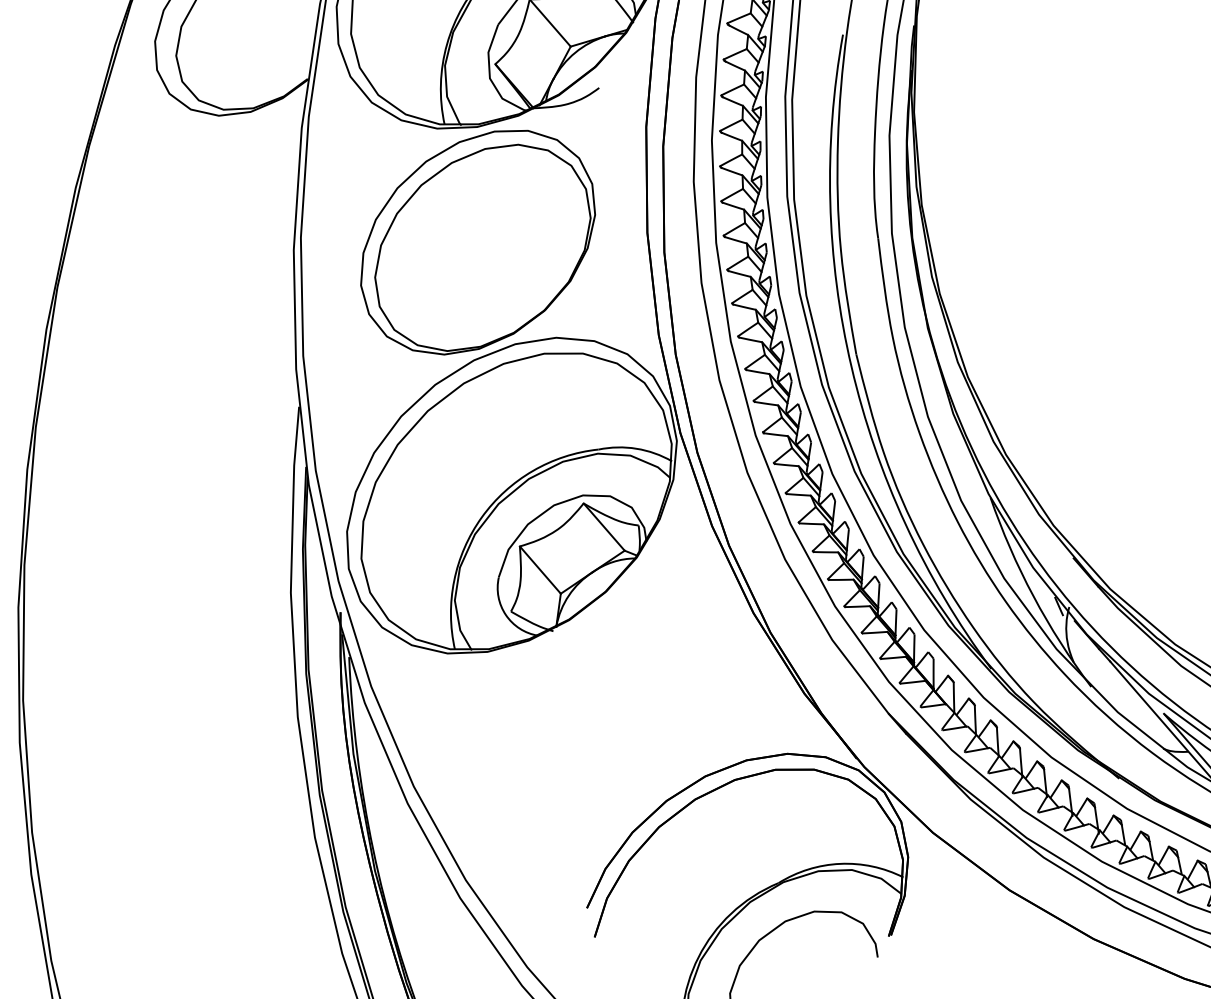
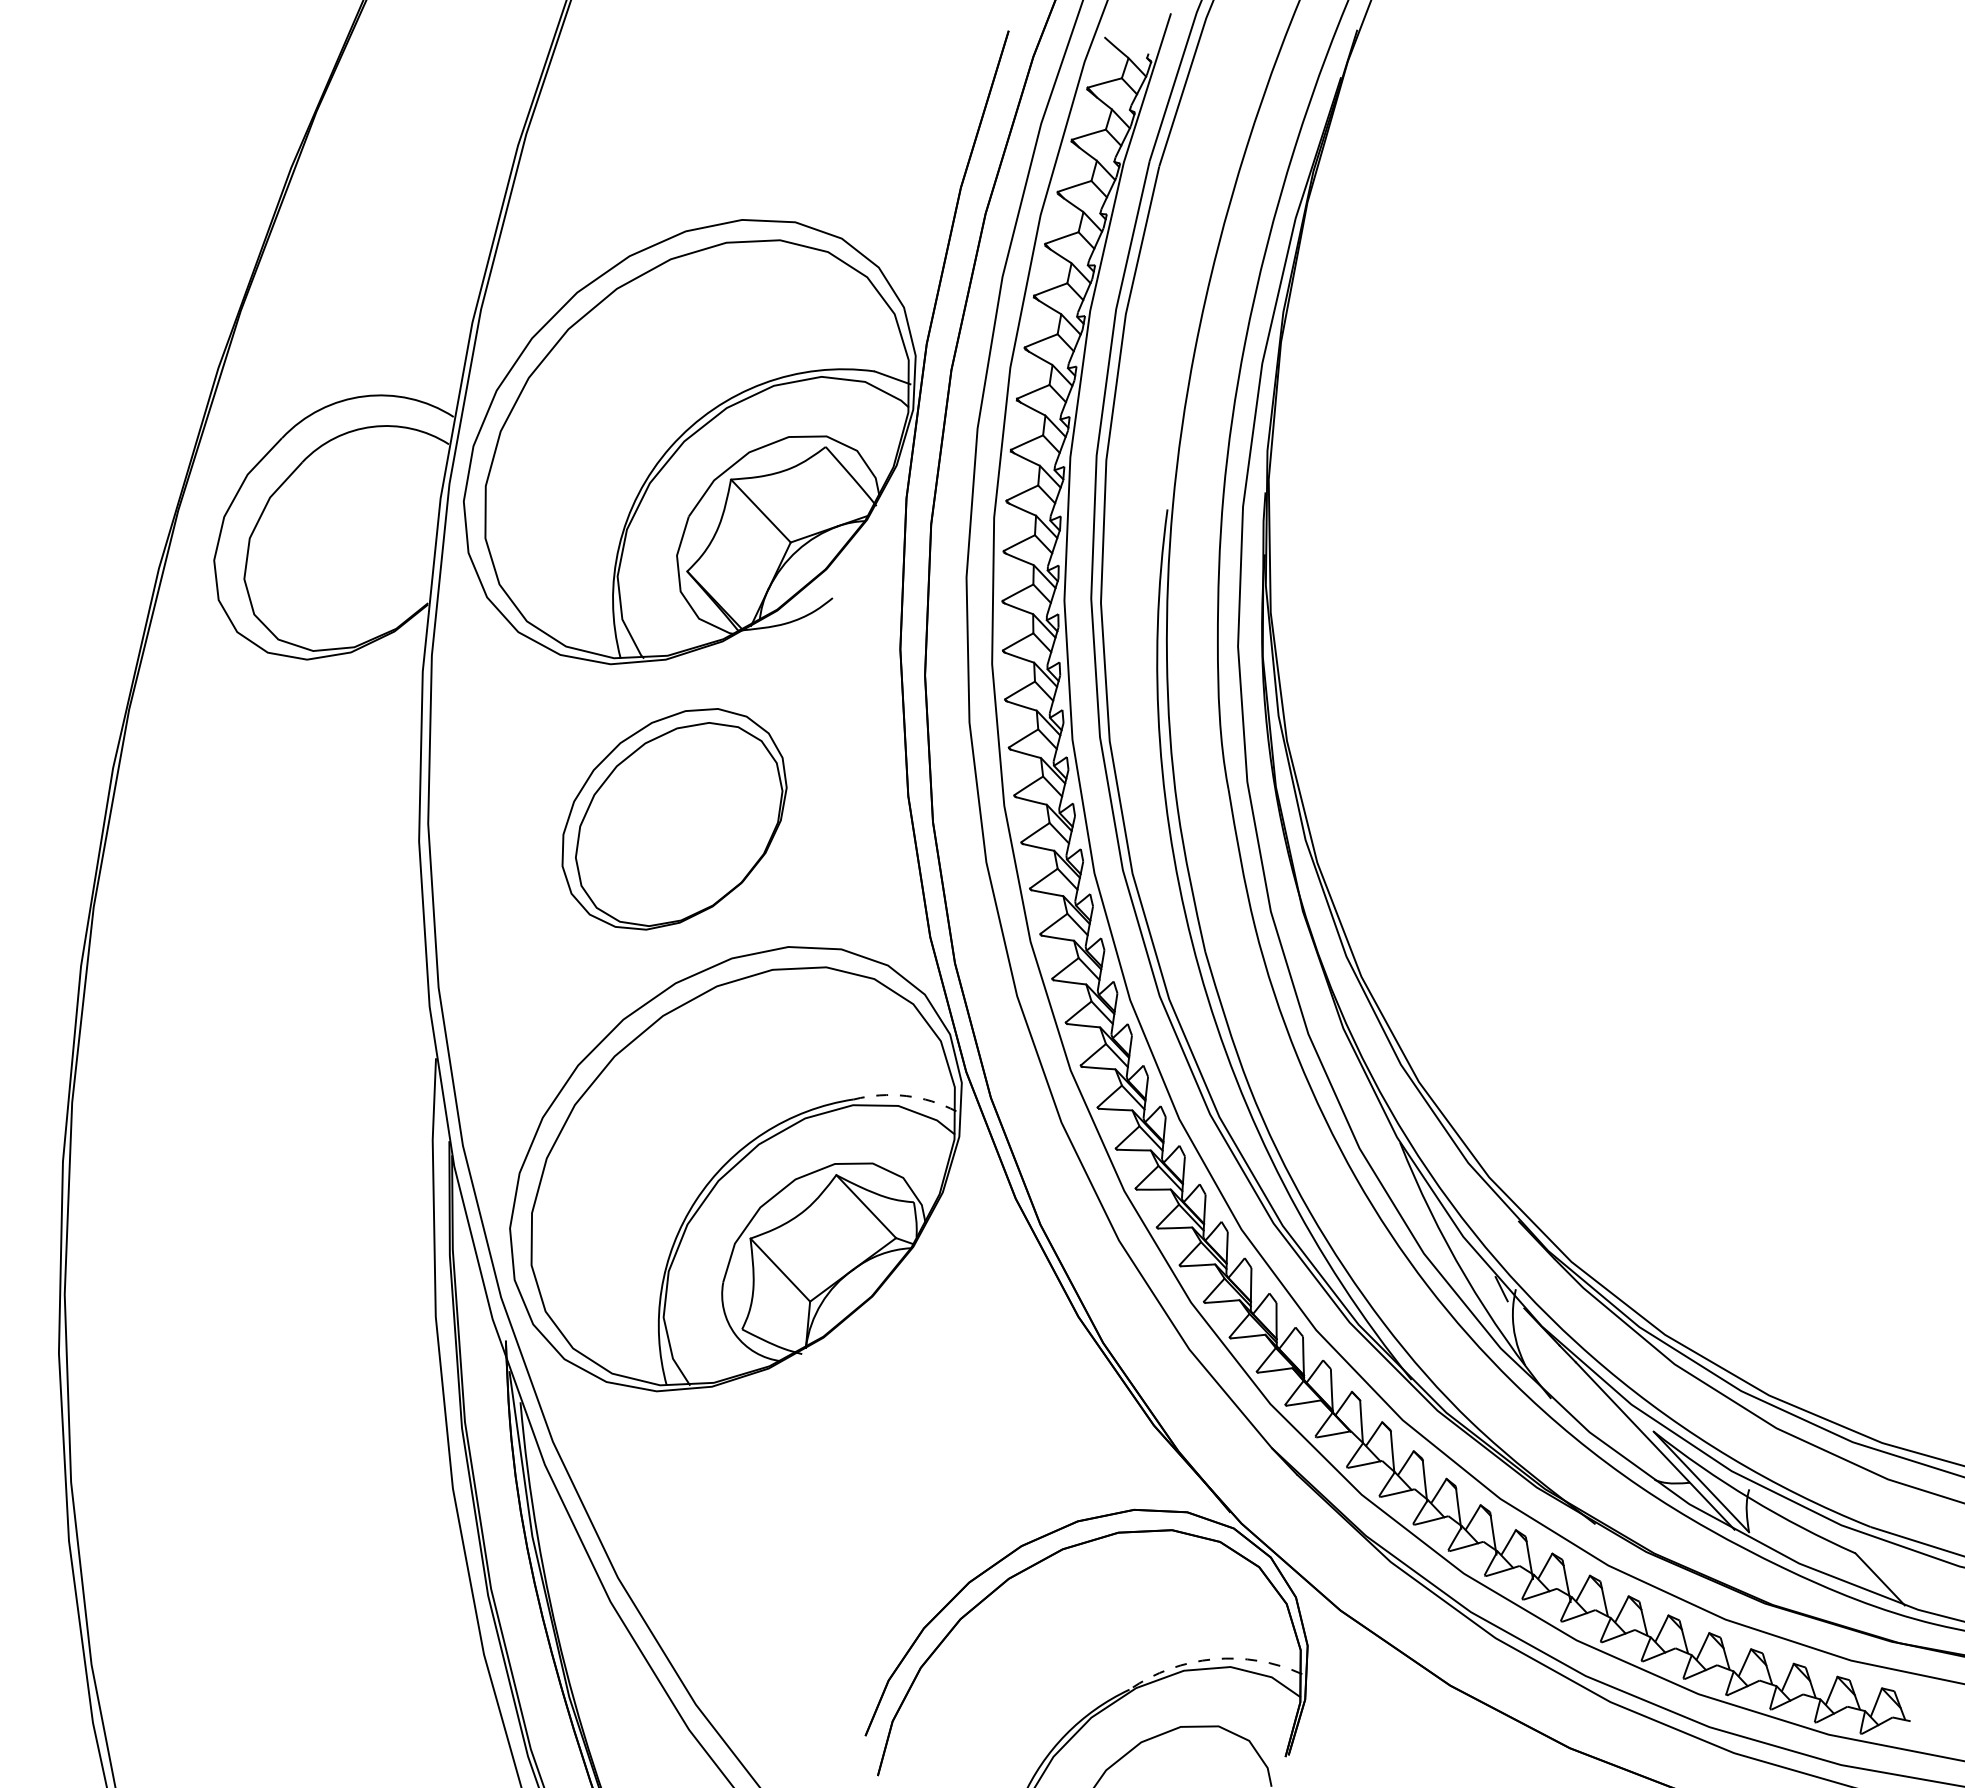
part: (478, 241) -> (674, 818), size x0.7
arc: (636, 449) -> (906, 1096), solid -> dashed
arc: (839, 864) -> (1213, 1659), solid -> dashed

